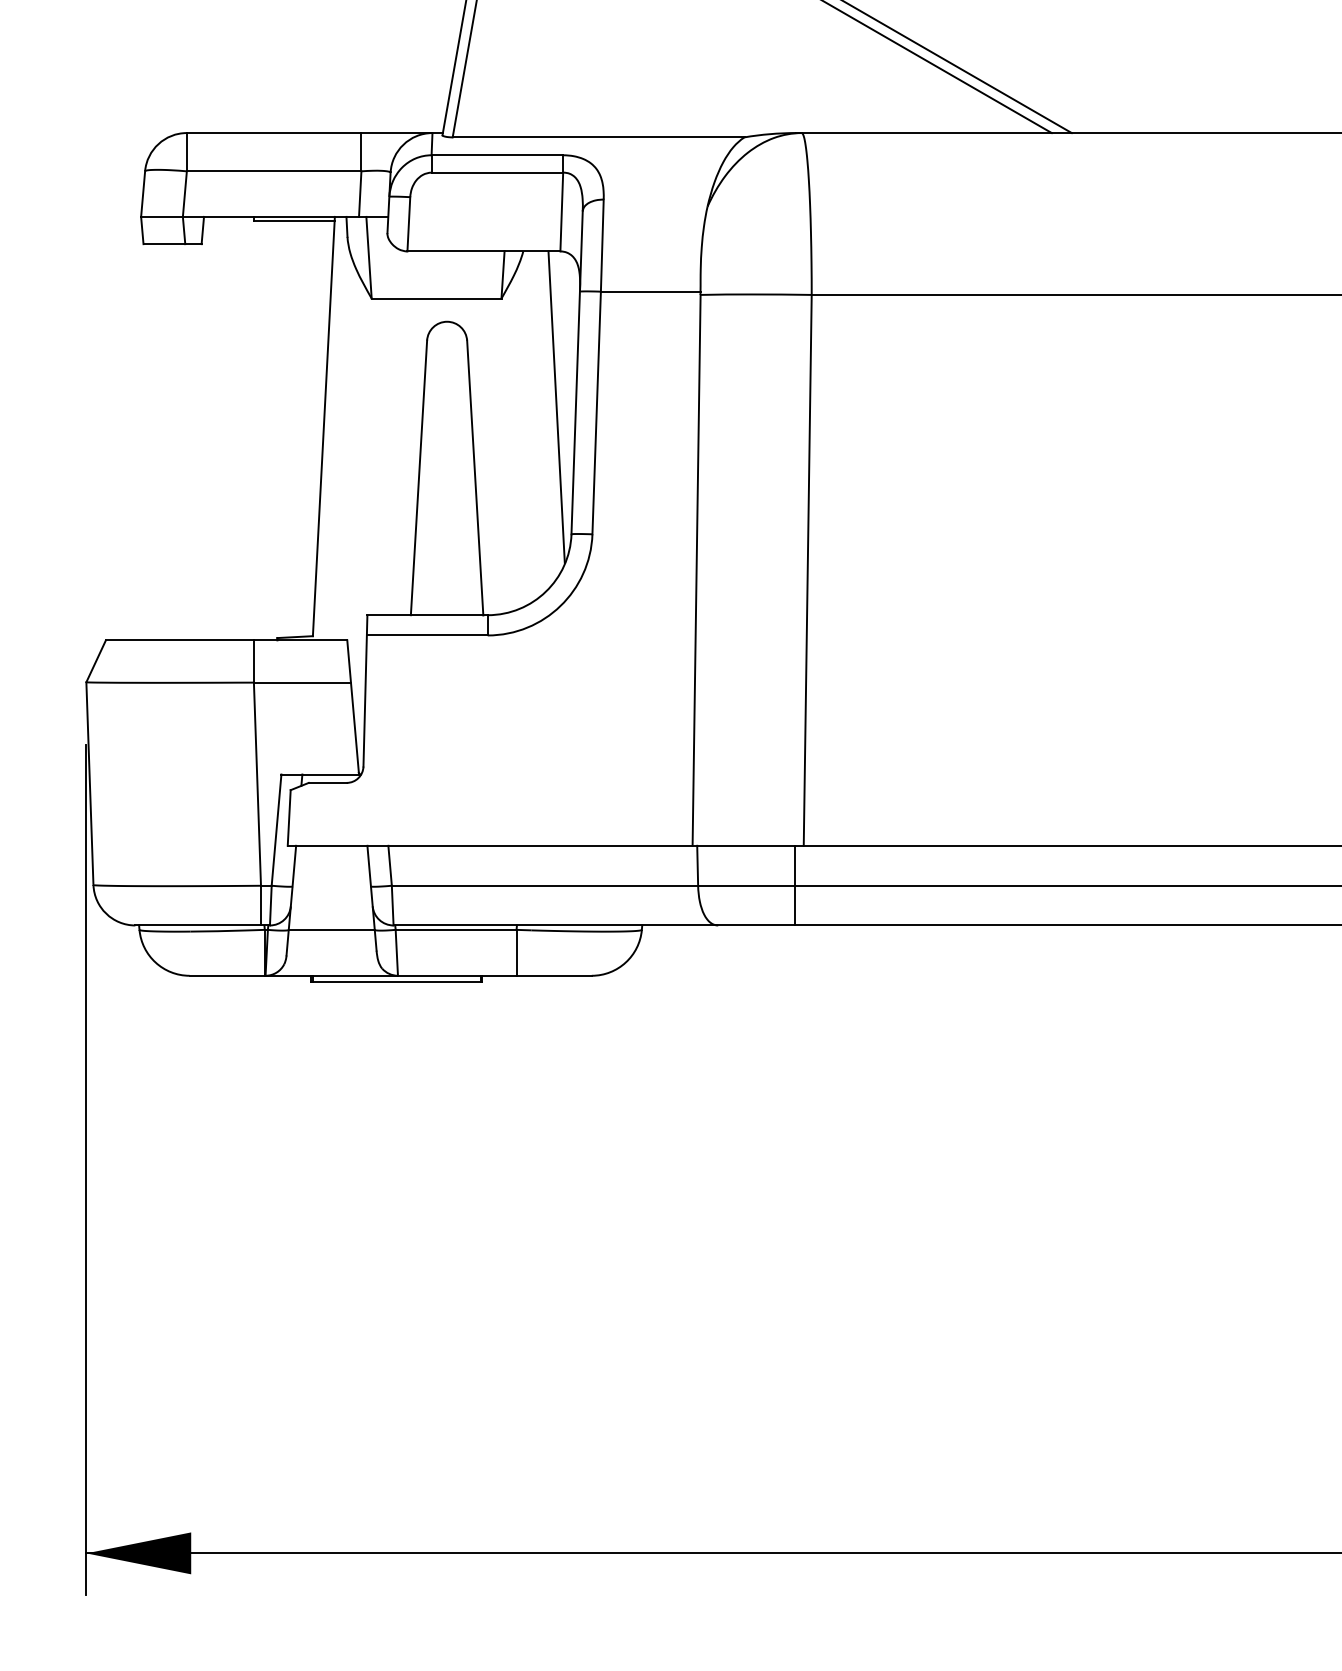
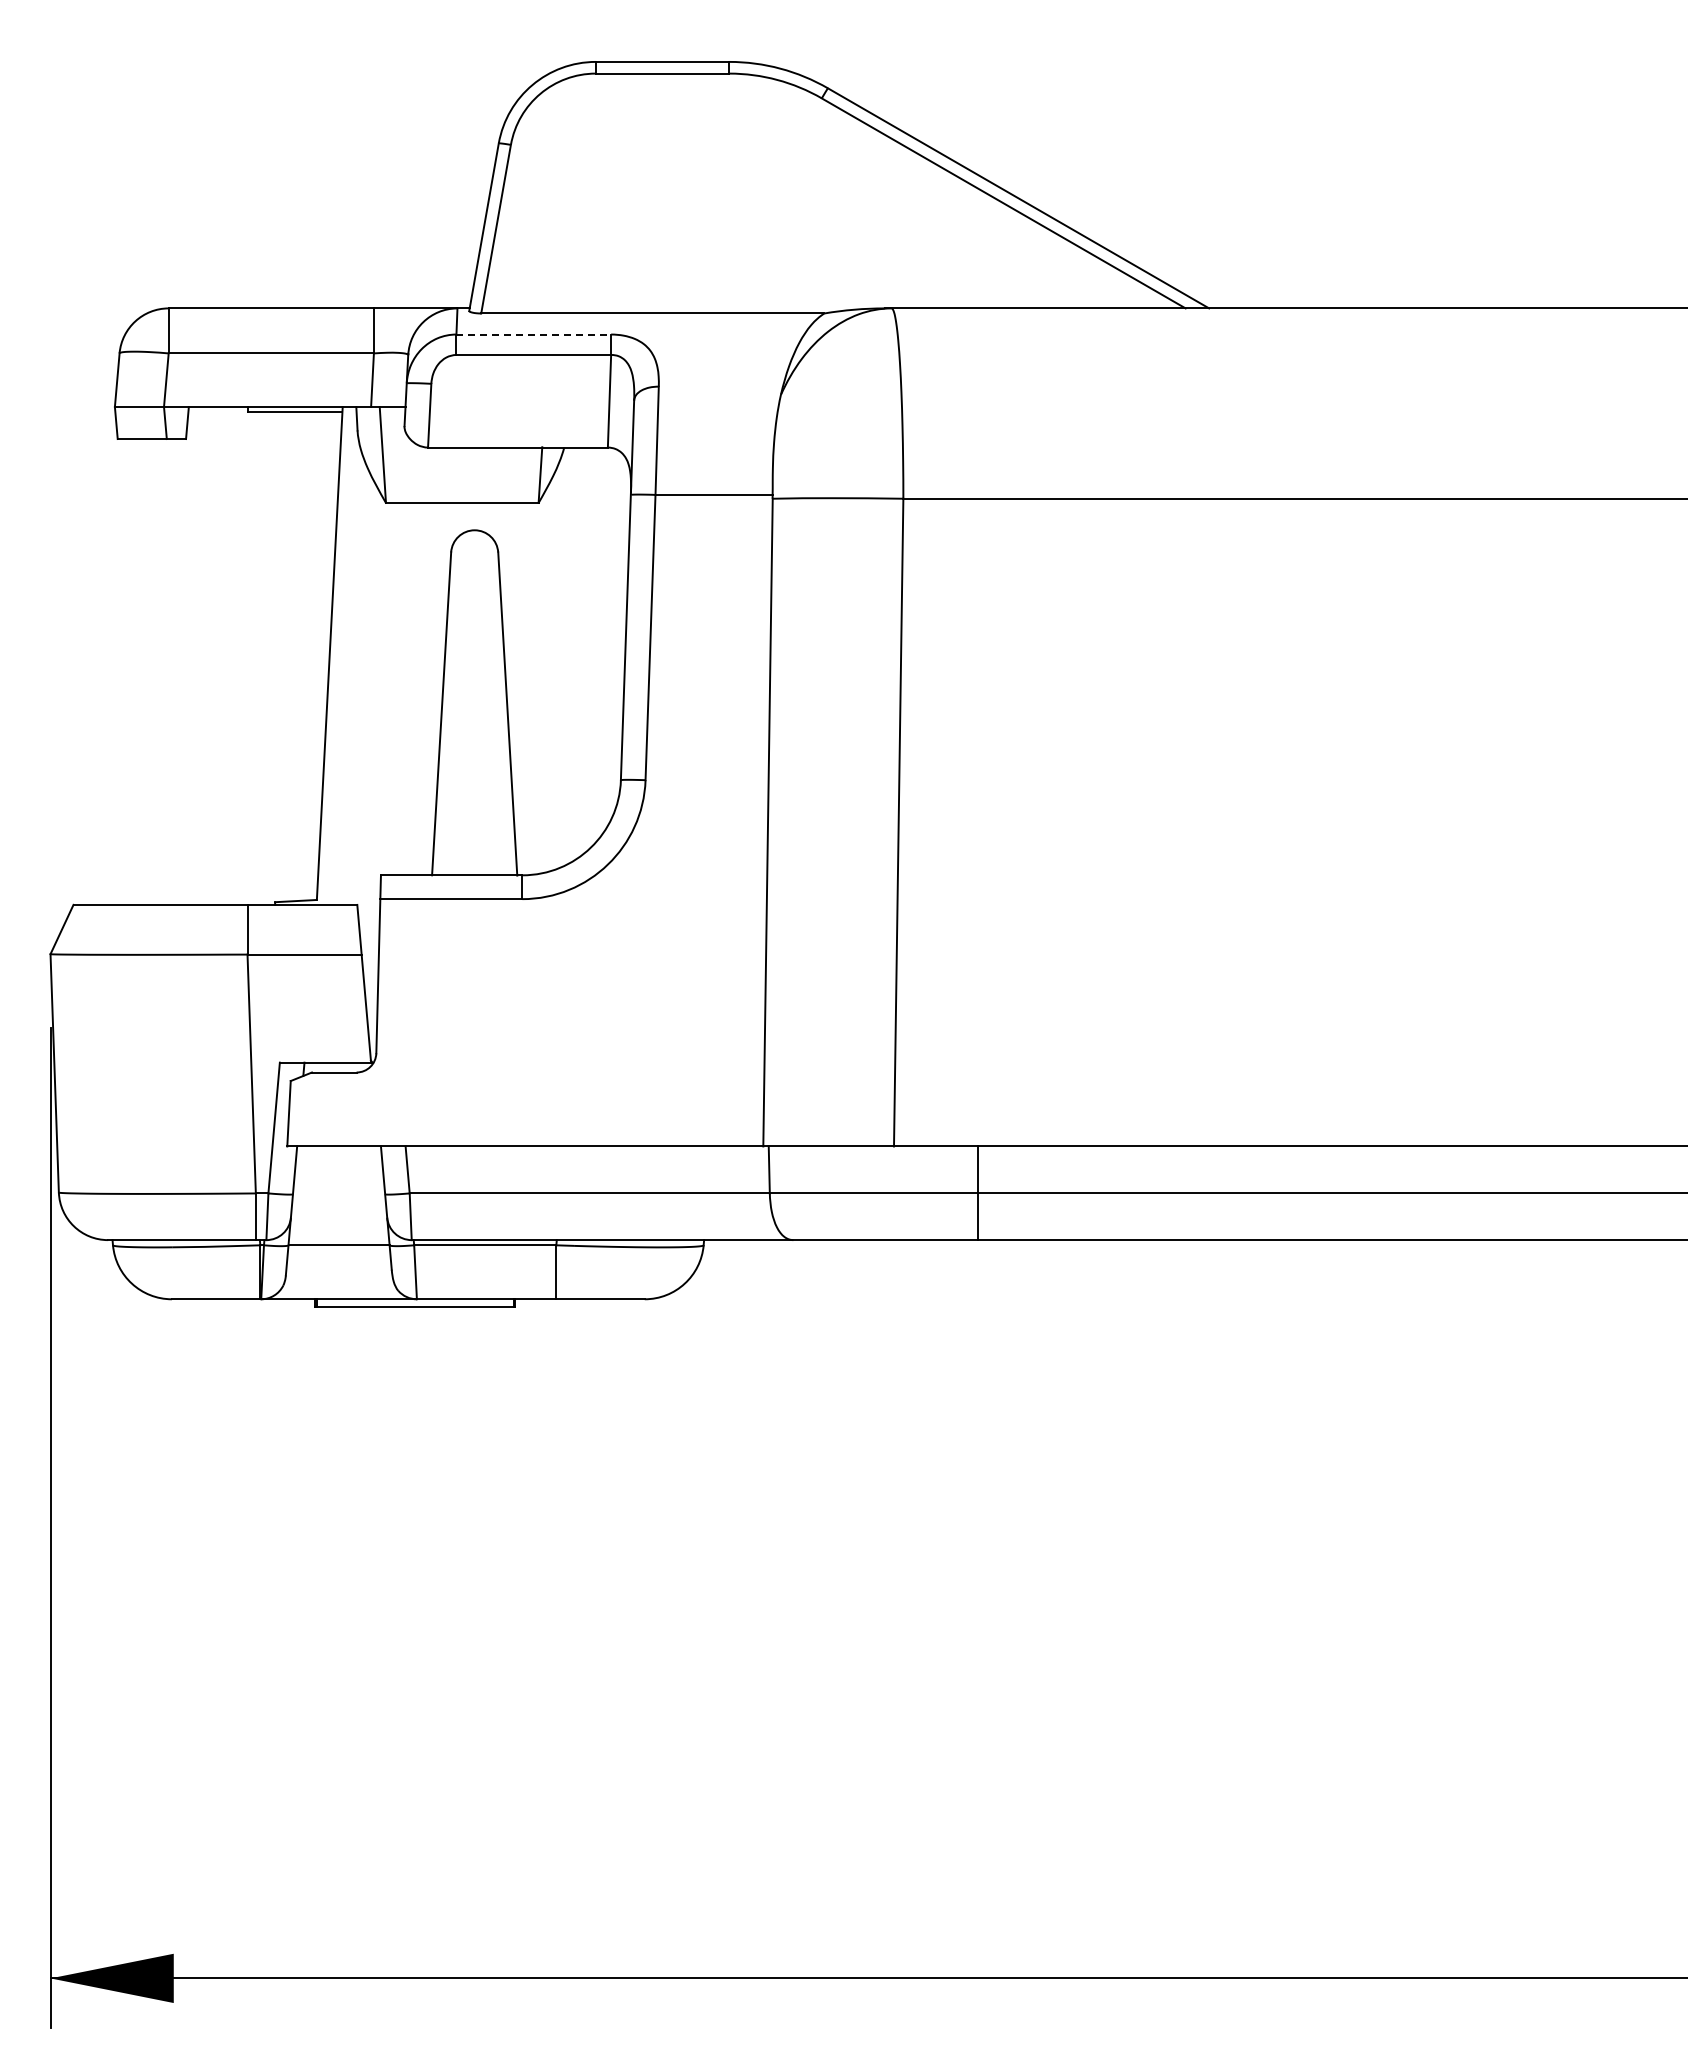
line: (497, 155) -> (534, 334), solid -> dashed
line: (556, 406) -> (603, 630), removed
line: (795, 885) -> (978, 1193), moved

